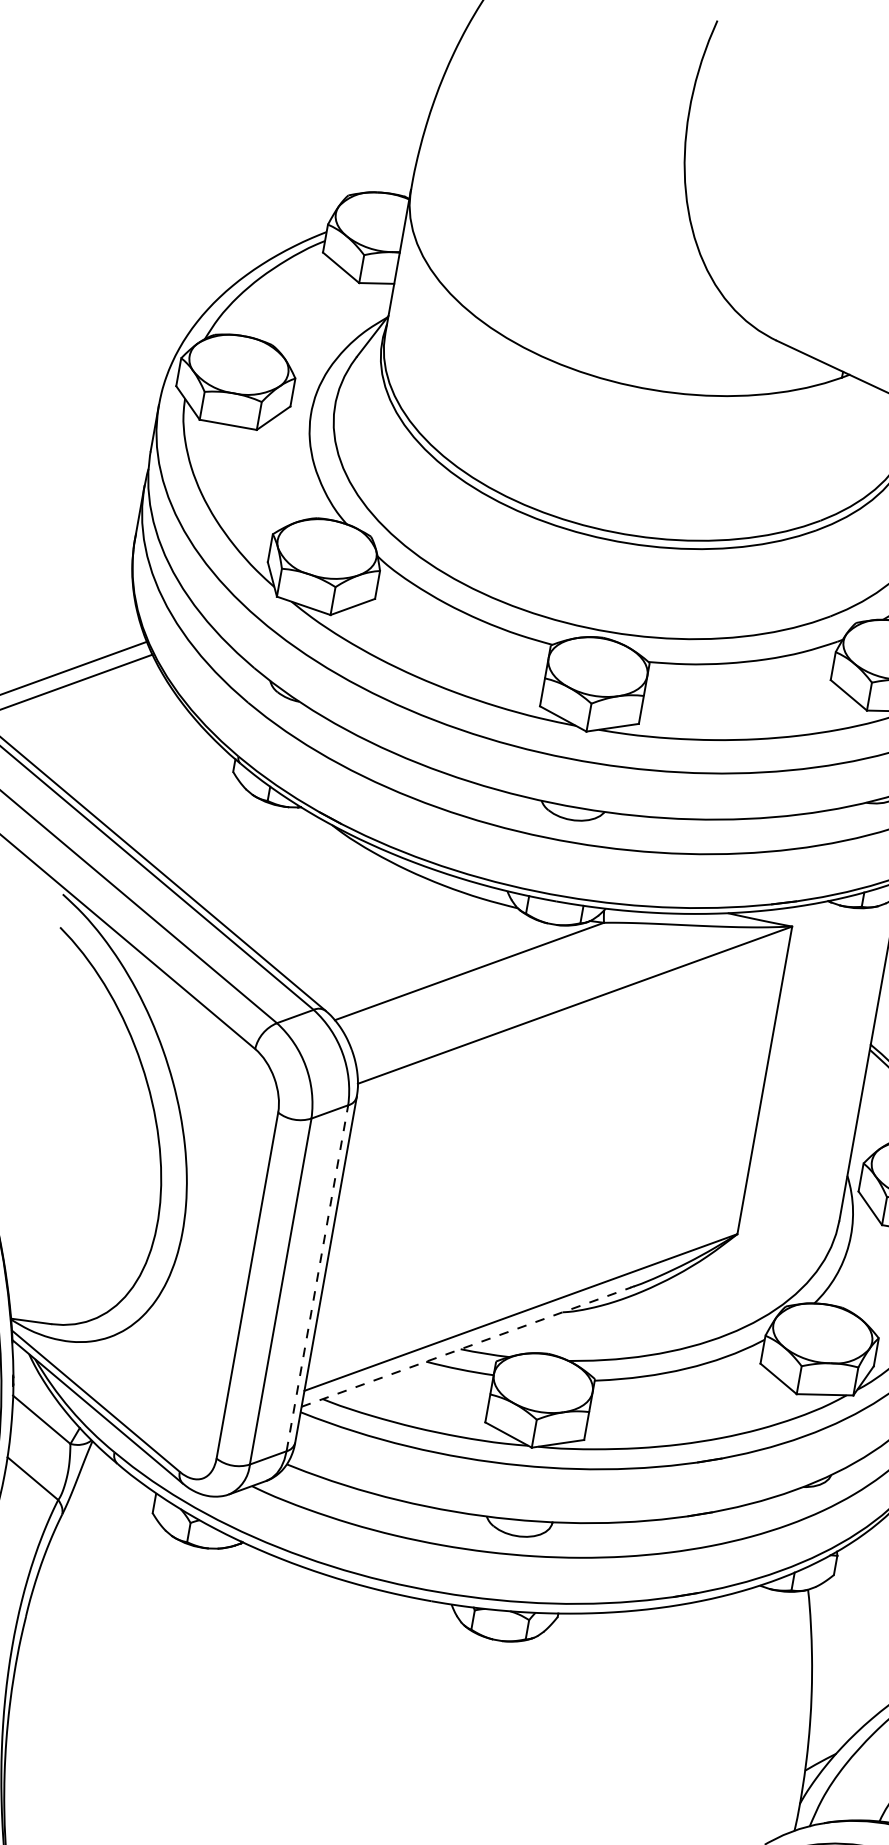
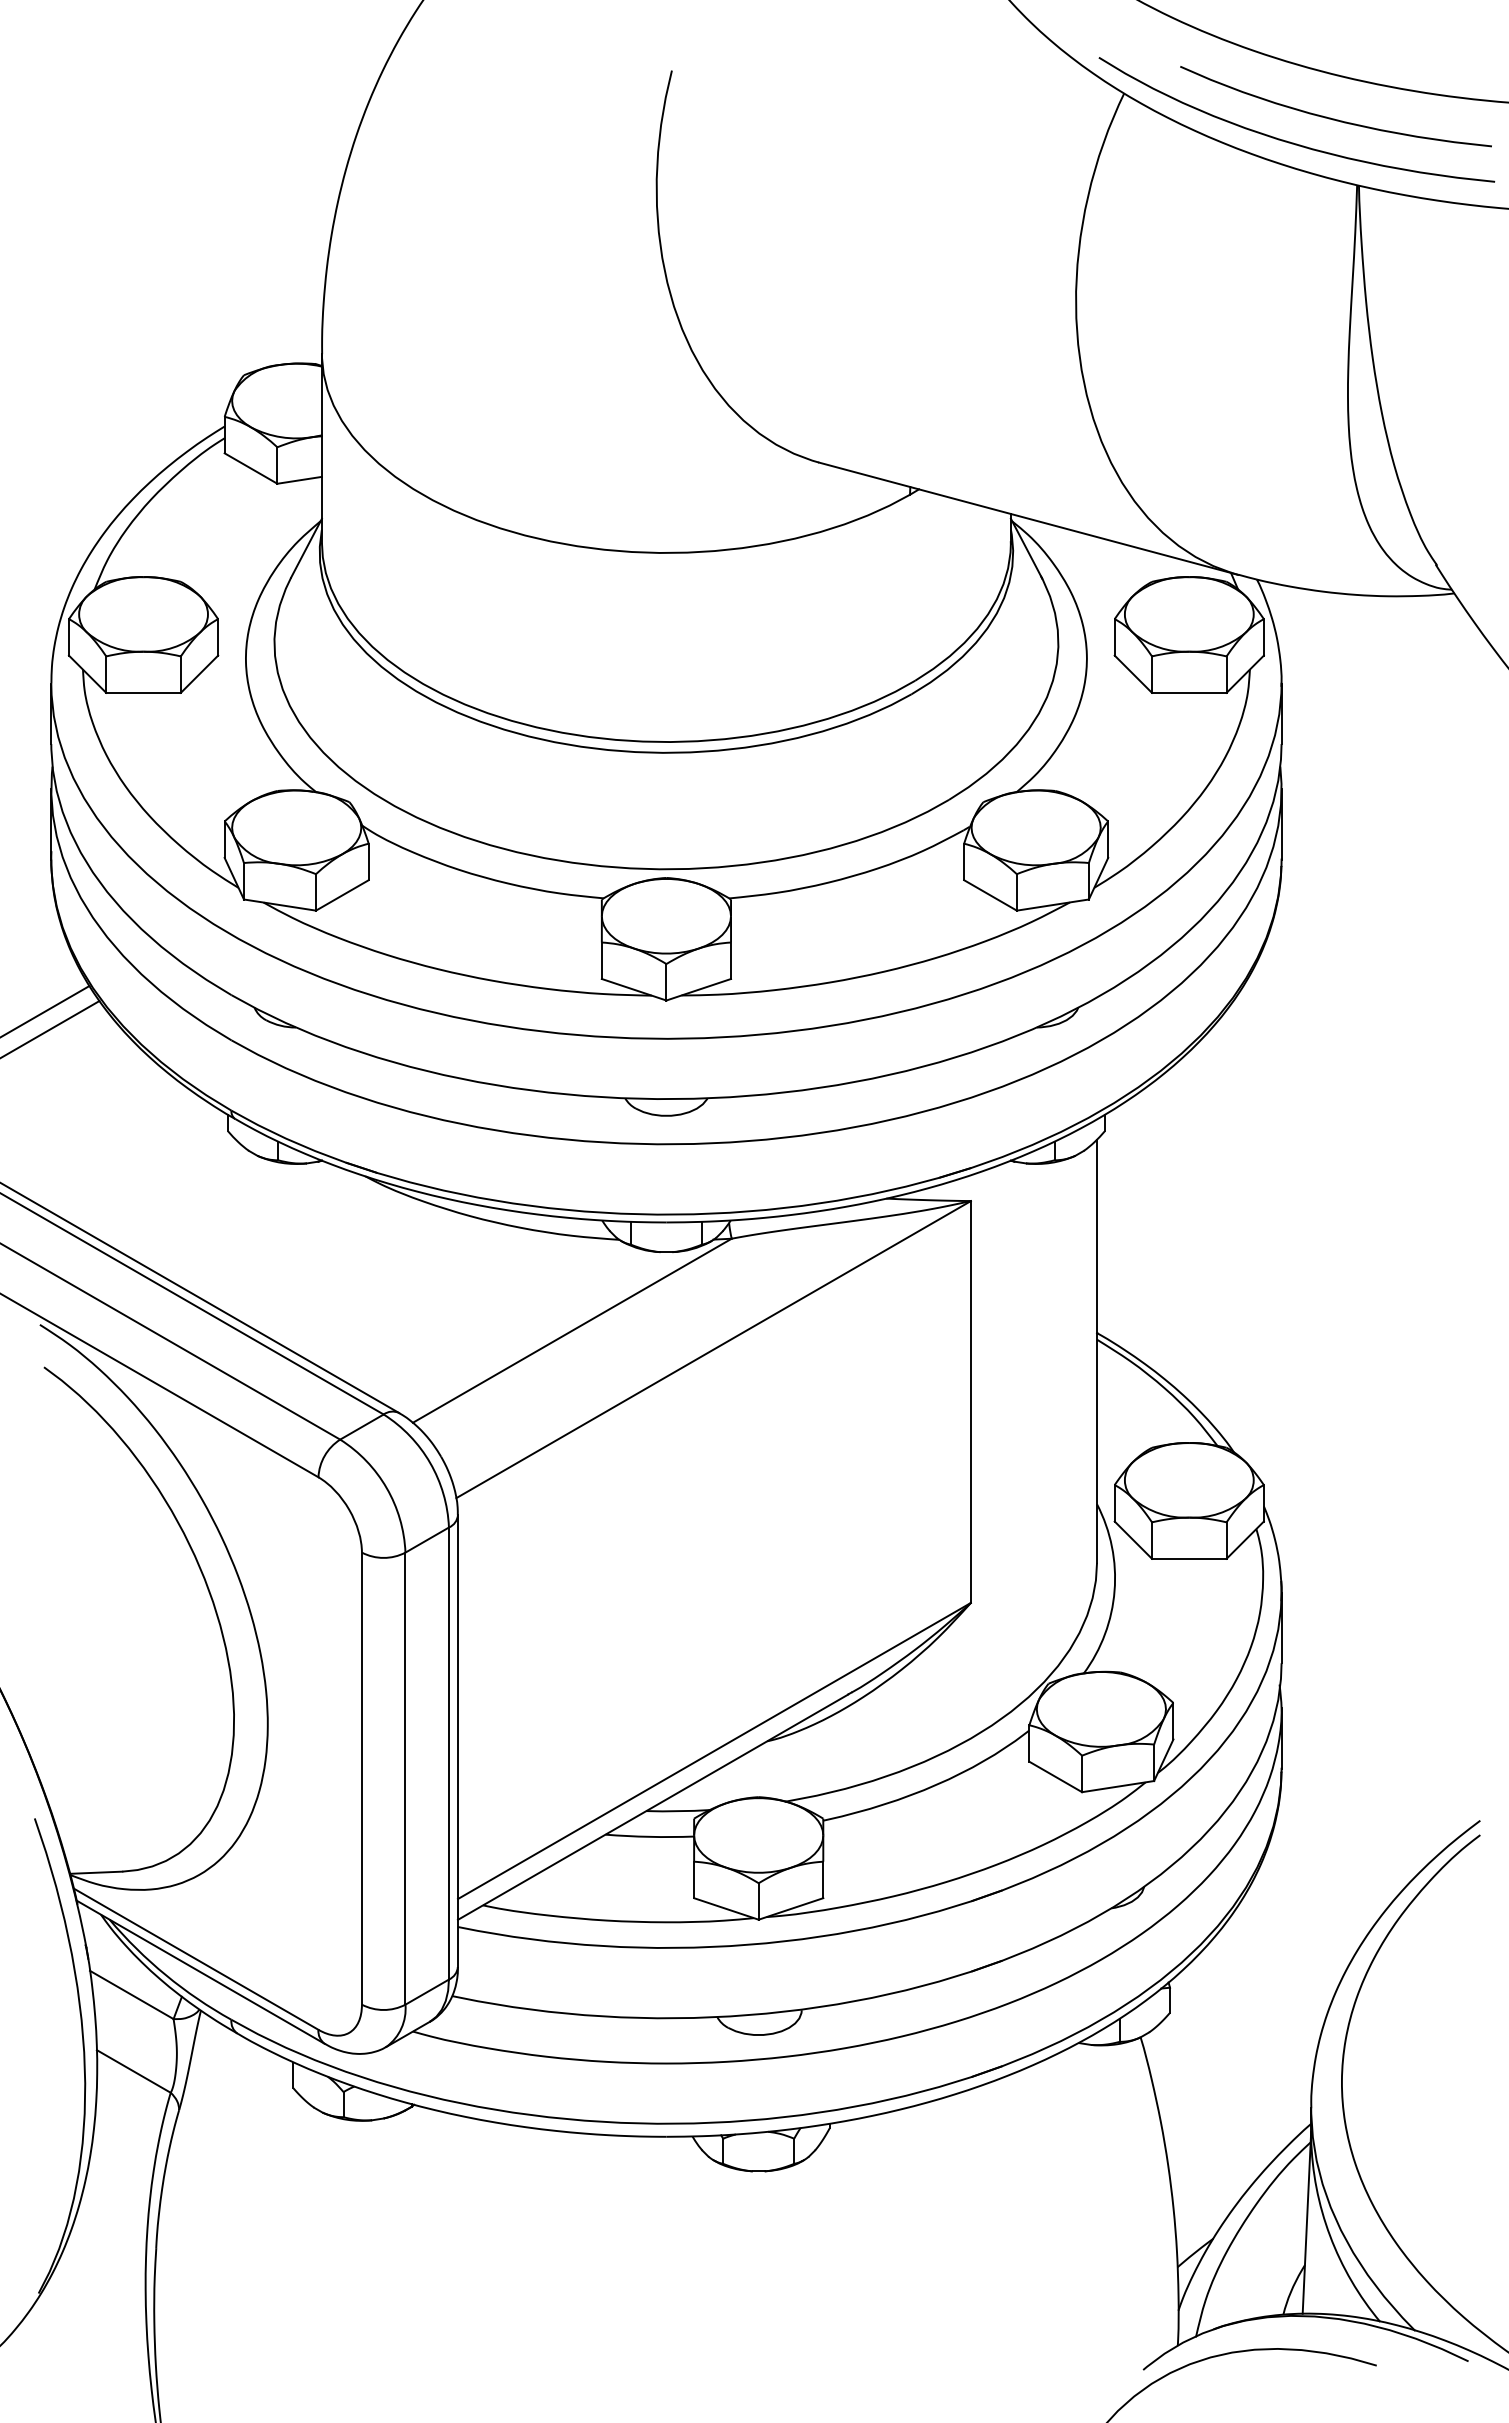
line: (317, 1278) -> (448, 1753), dashed -> solid
line: (466, 1346) -> (653, 1806), dashed -> solid

